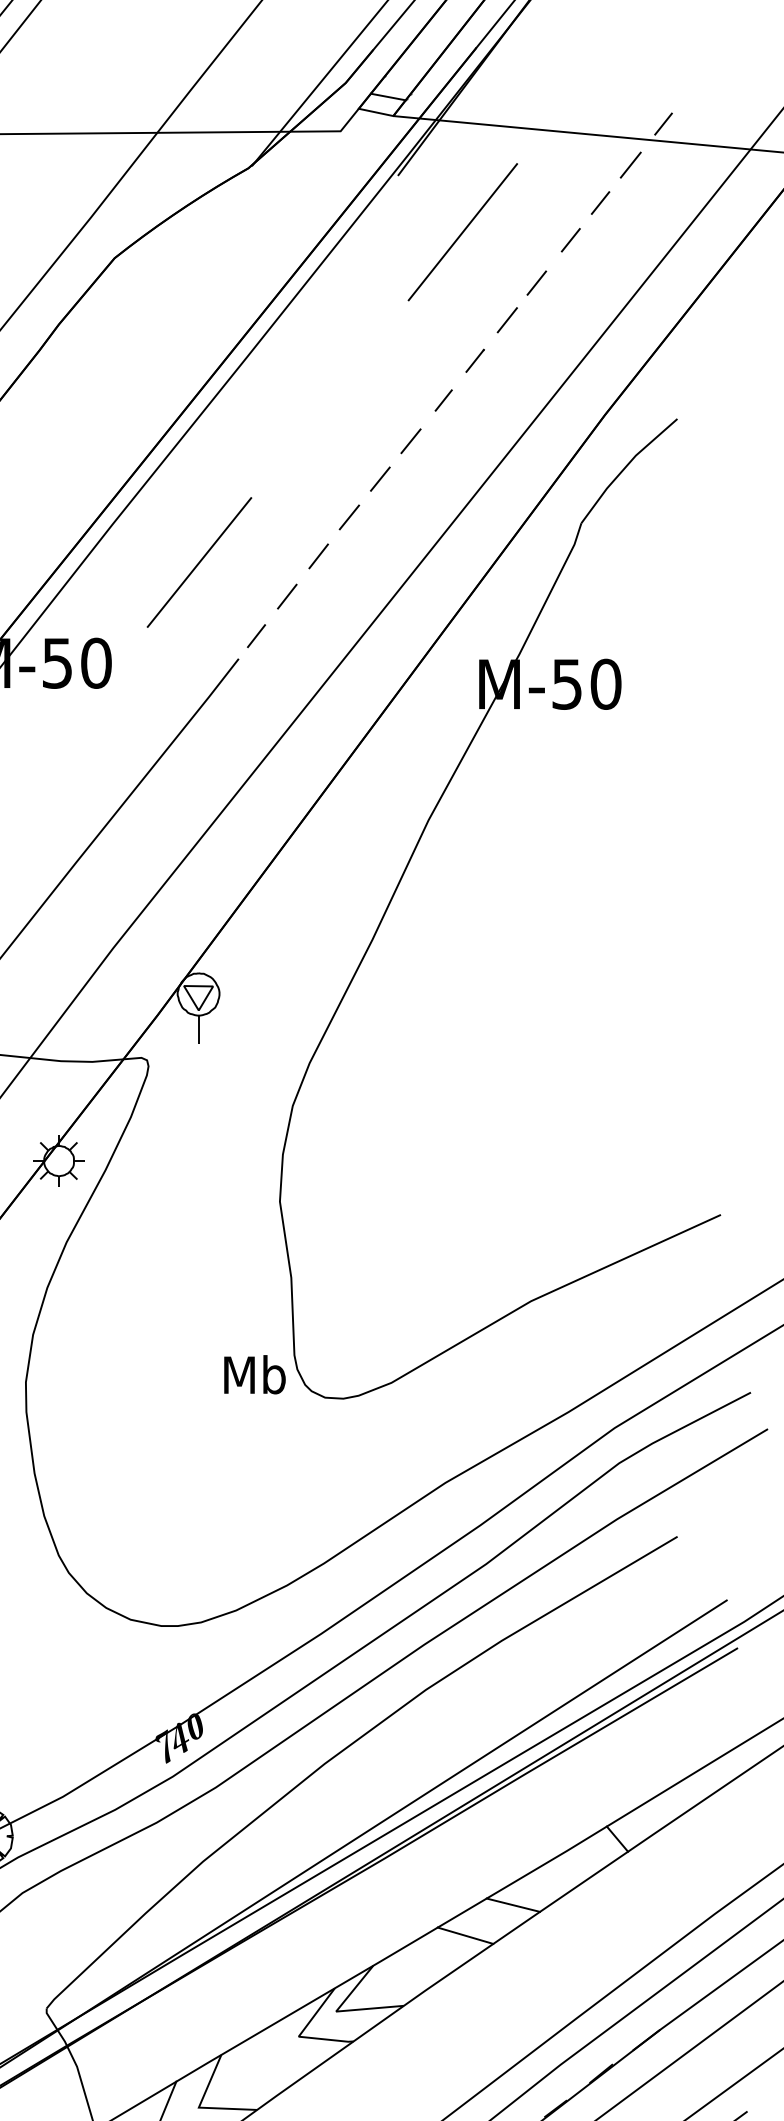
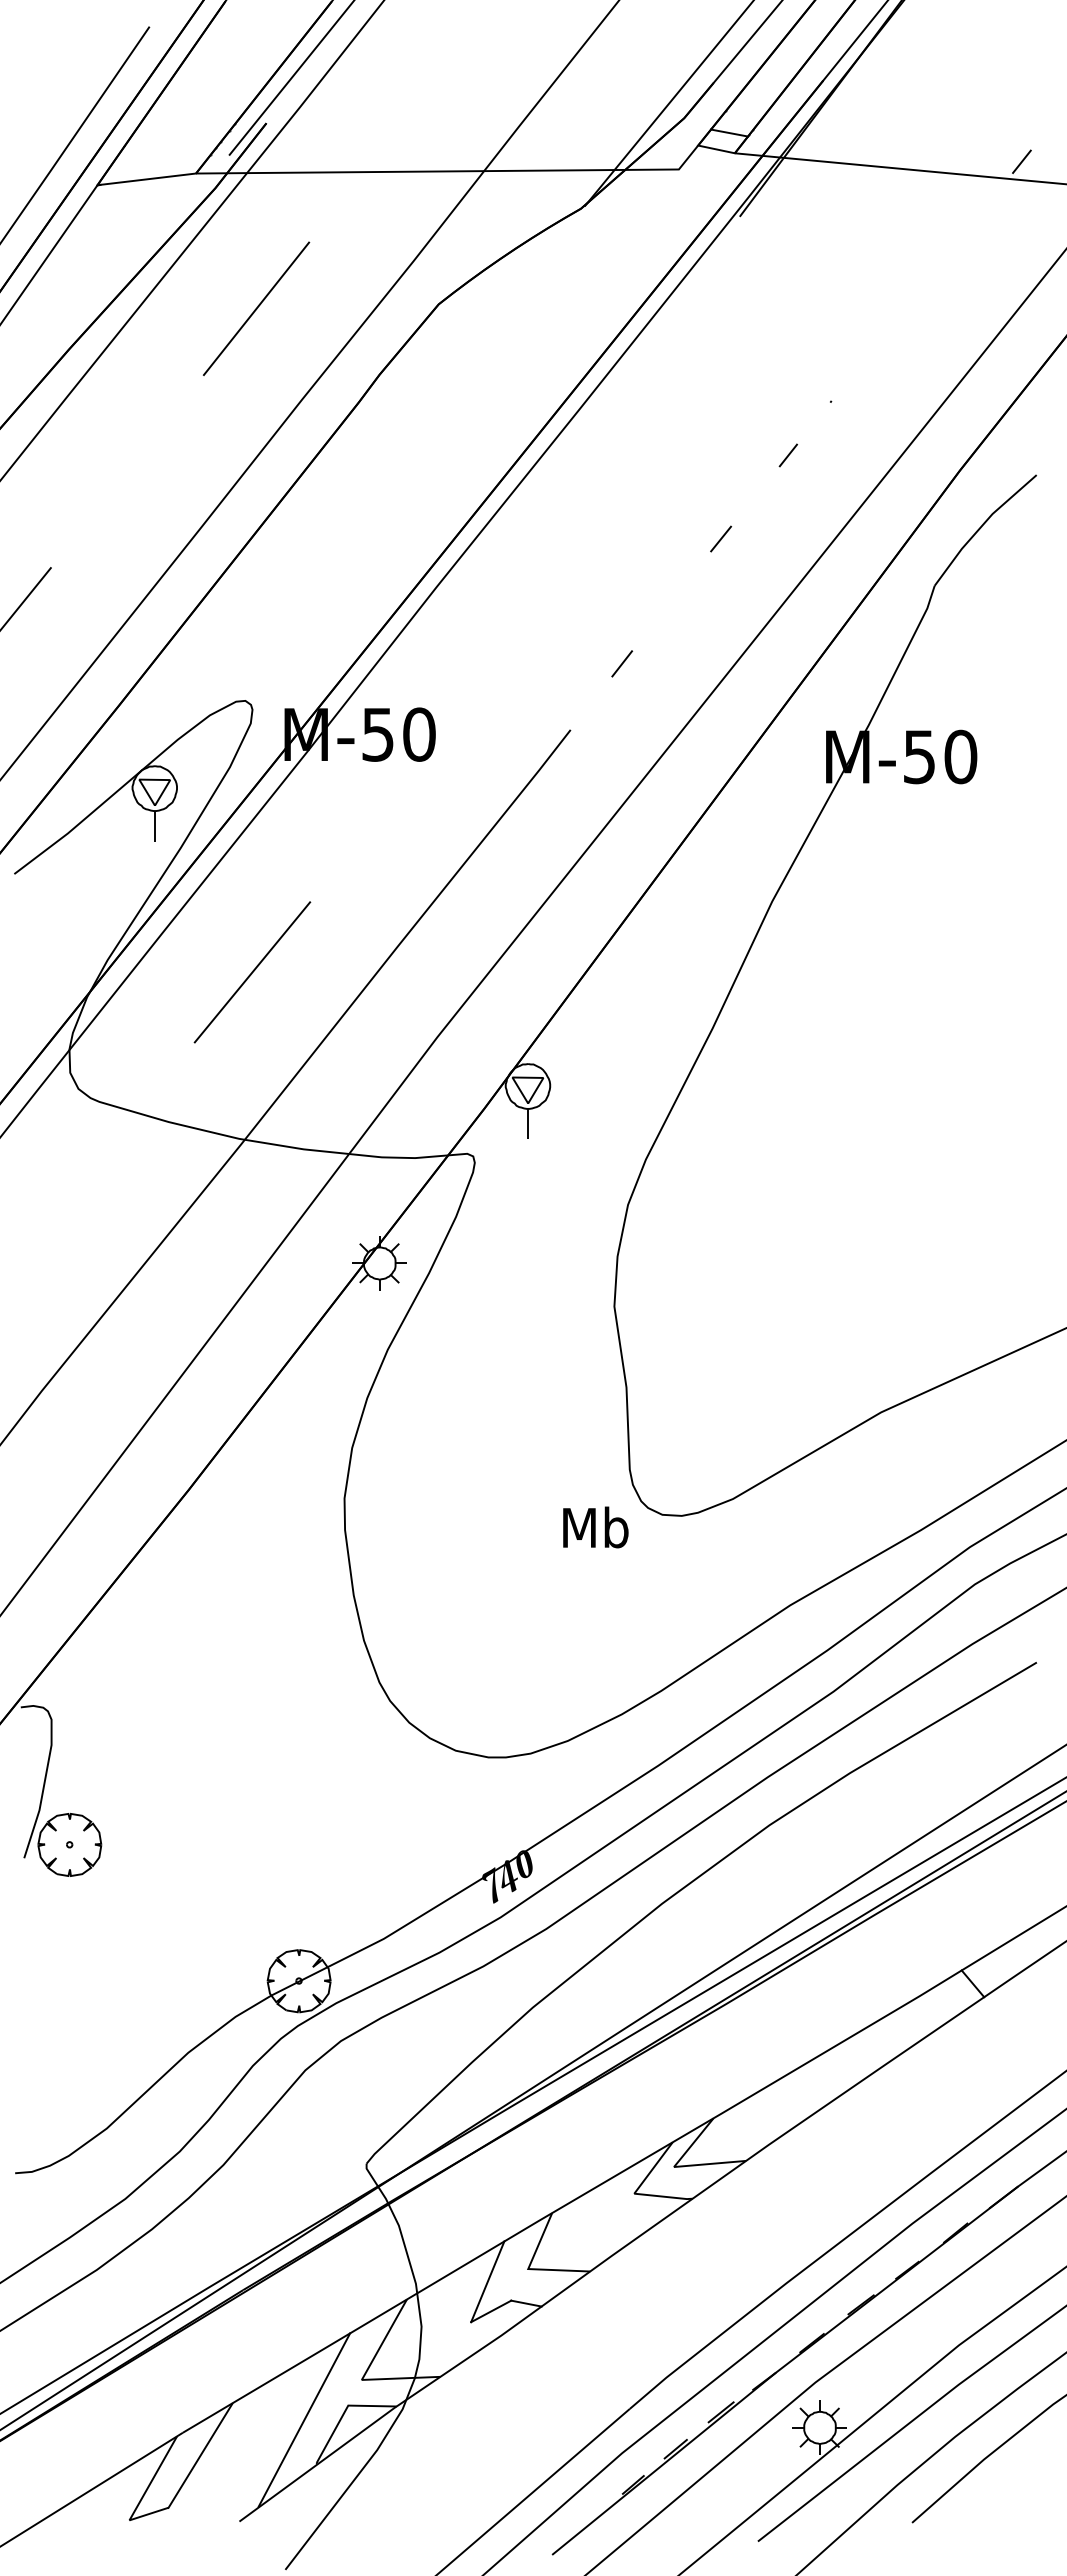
line: (630, 165) -> (986, 205), removed
line: (600, 202) -> (954, 245), removed
line: (462, 232) -> (808, 276), removed
line: (569, 240) -> (922, 285), removed
line: (537, 282) -> (887, 330), removed
line: (506, 319) -> (855, 369), removed
line: (474, 361) -> (821, 413), removed
line: (410, 441) -> (753, 498), removed
line: (349, 517) -> (688, 579), removed
line: (318, 555) -> (655, 620), removed
line: (199, 562) -> (528, 627), removed
line: (256, 635) -> (589, 705), removed
text: (254, 1374) -> (595, 1527), moved
line: (513, 1904) -> (862, 2053), removed
line: (465, 1935) -> (811, 2086), removed

